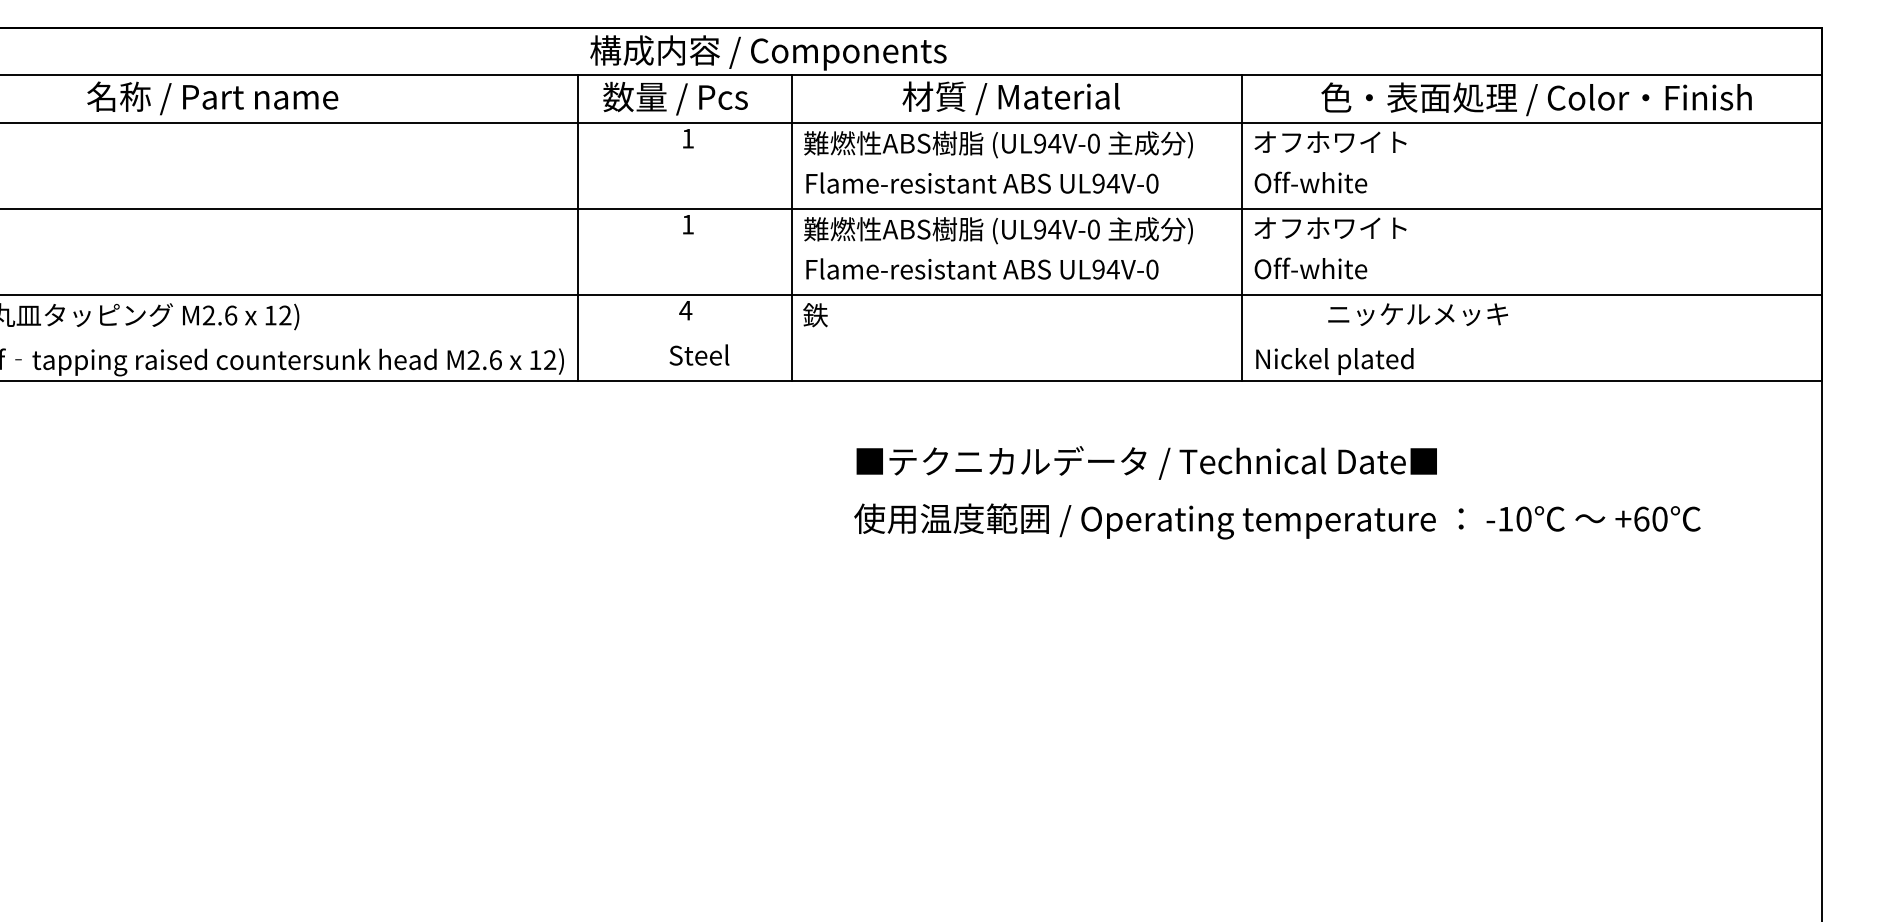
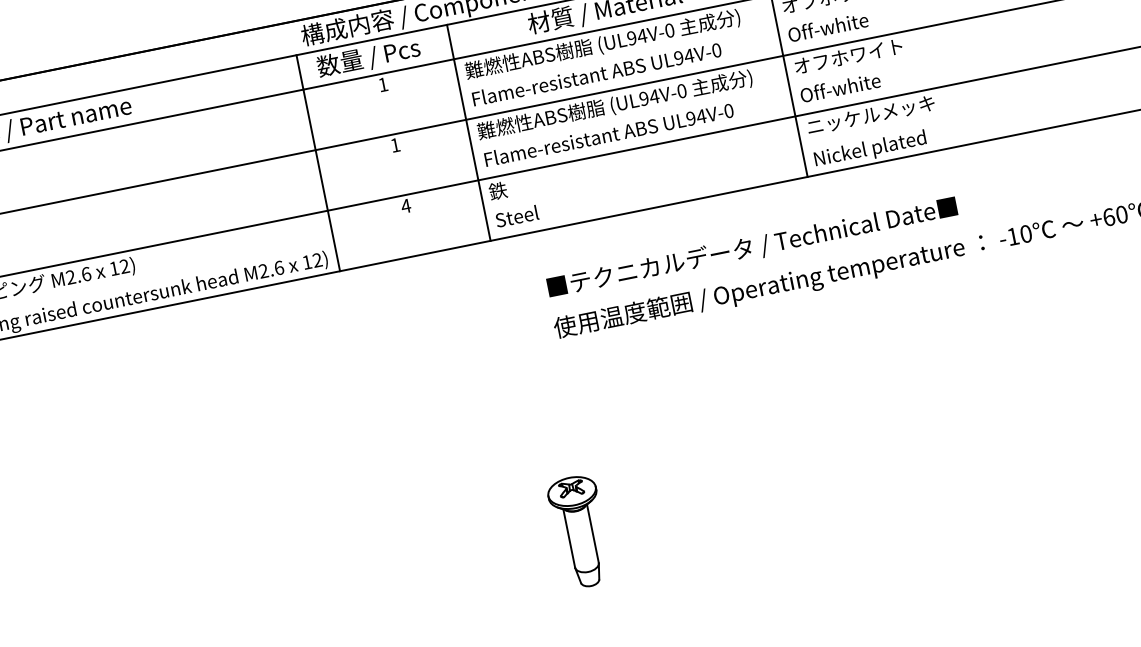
text: (1418, 314) -> (871, 115), moved
text: (699, 354) -> (517, 215), moved
part: (833, 802) -> (579, 531), added

